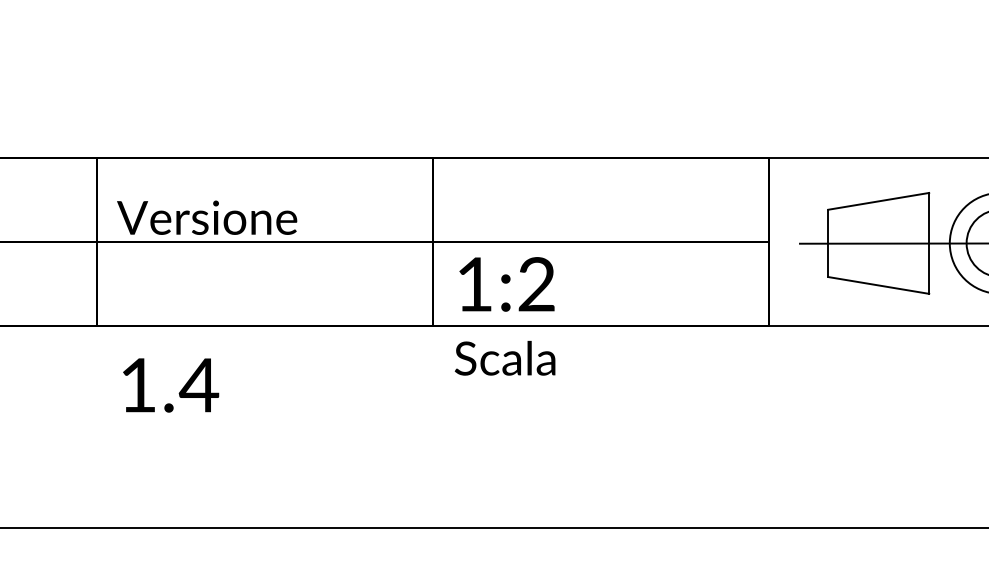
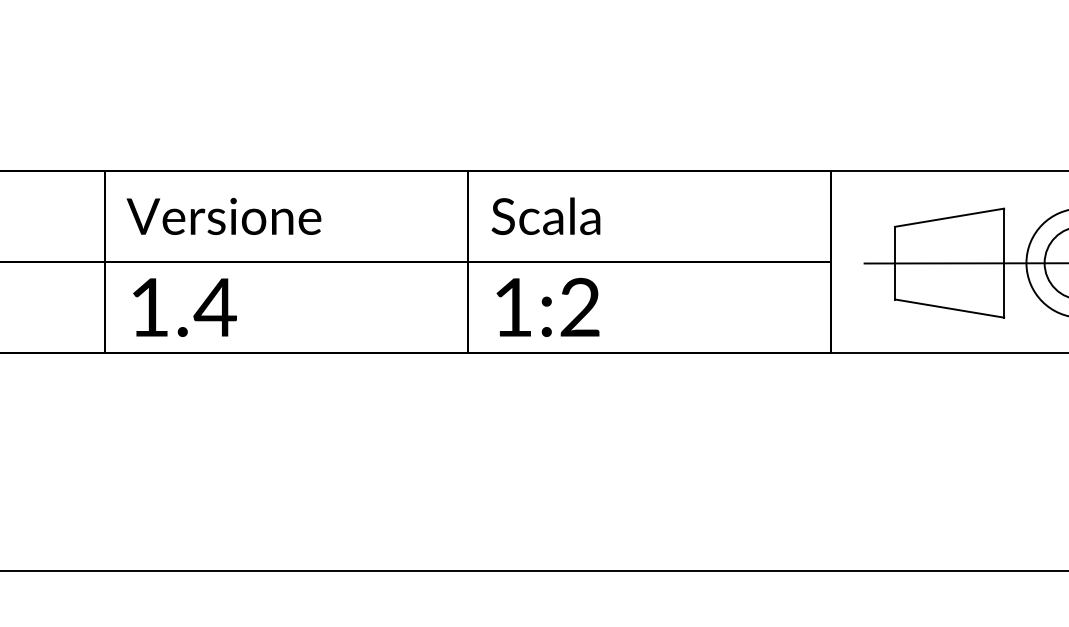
text: (206, 216) -> (223, 215), moved
text: (504, 358) -> (545, 216), moved
text: (170, 385) -> (184, 307), moved

